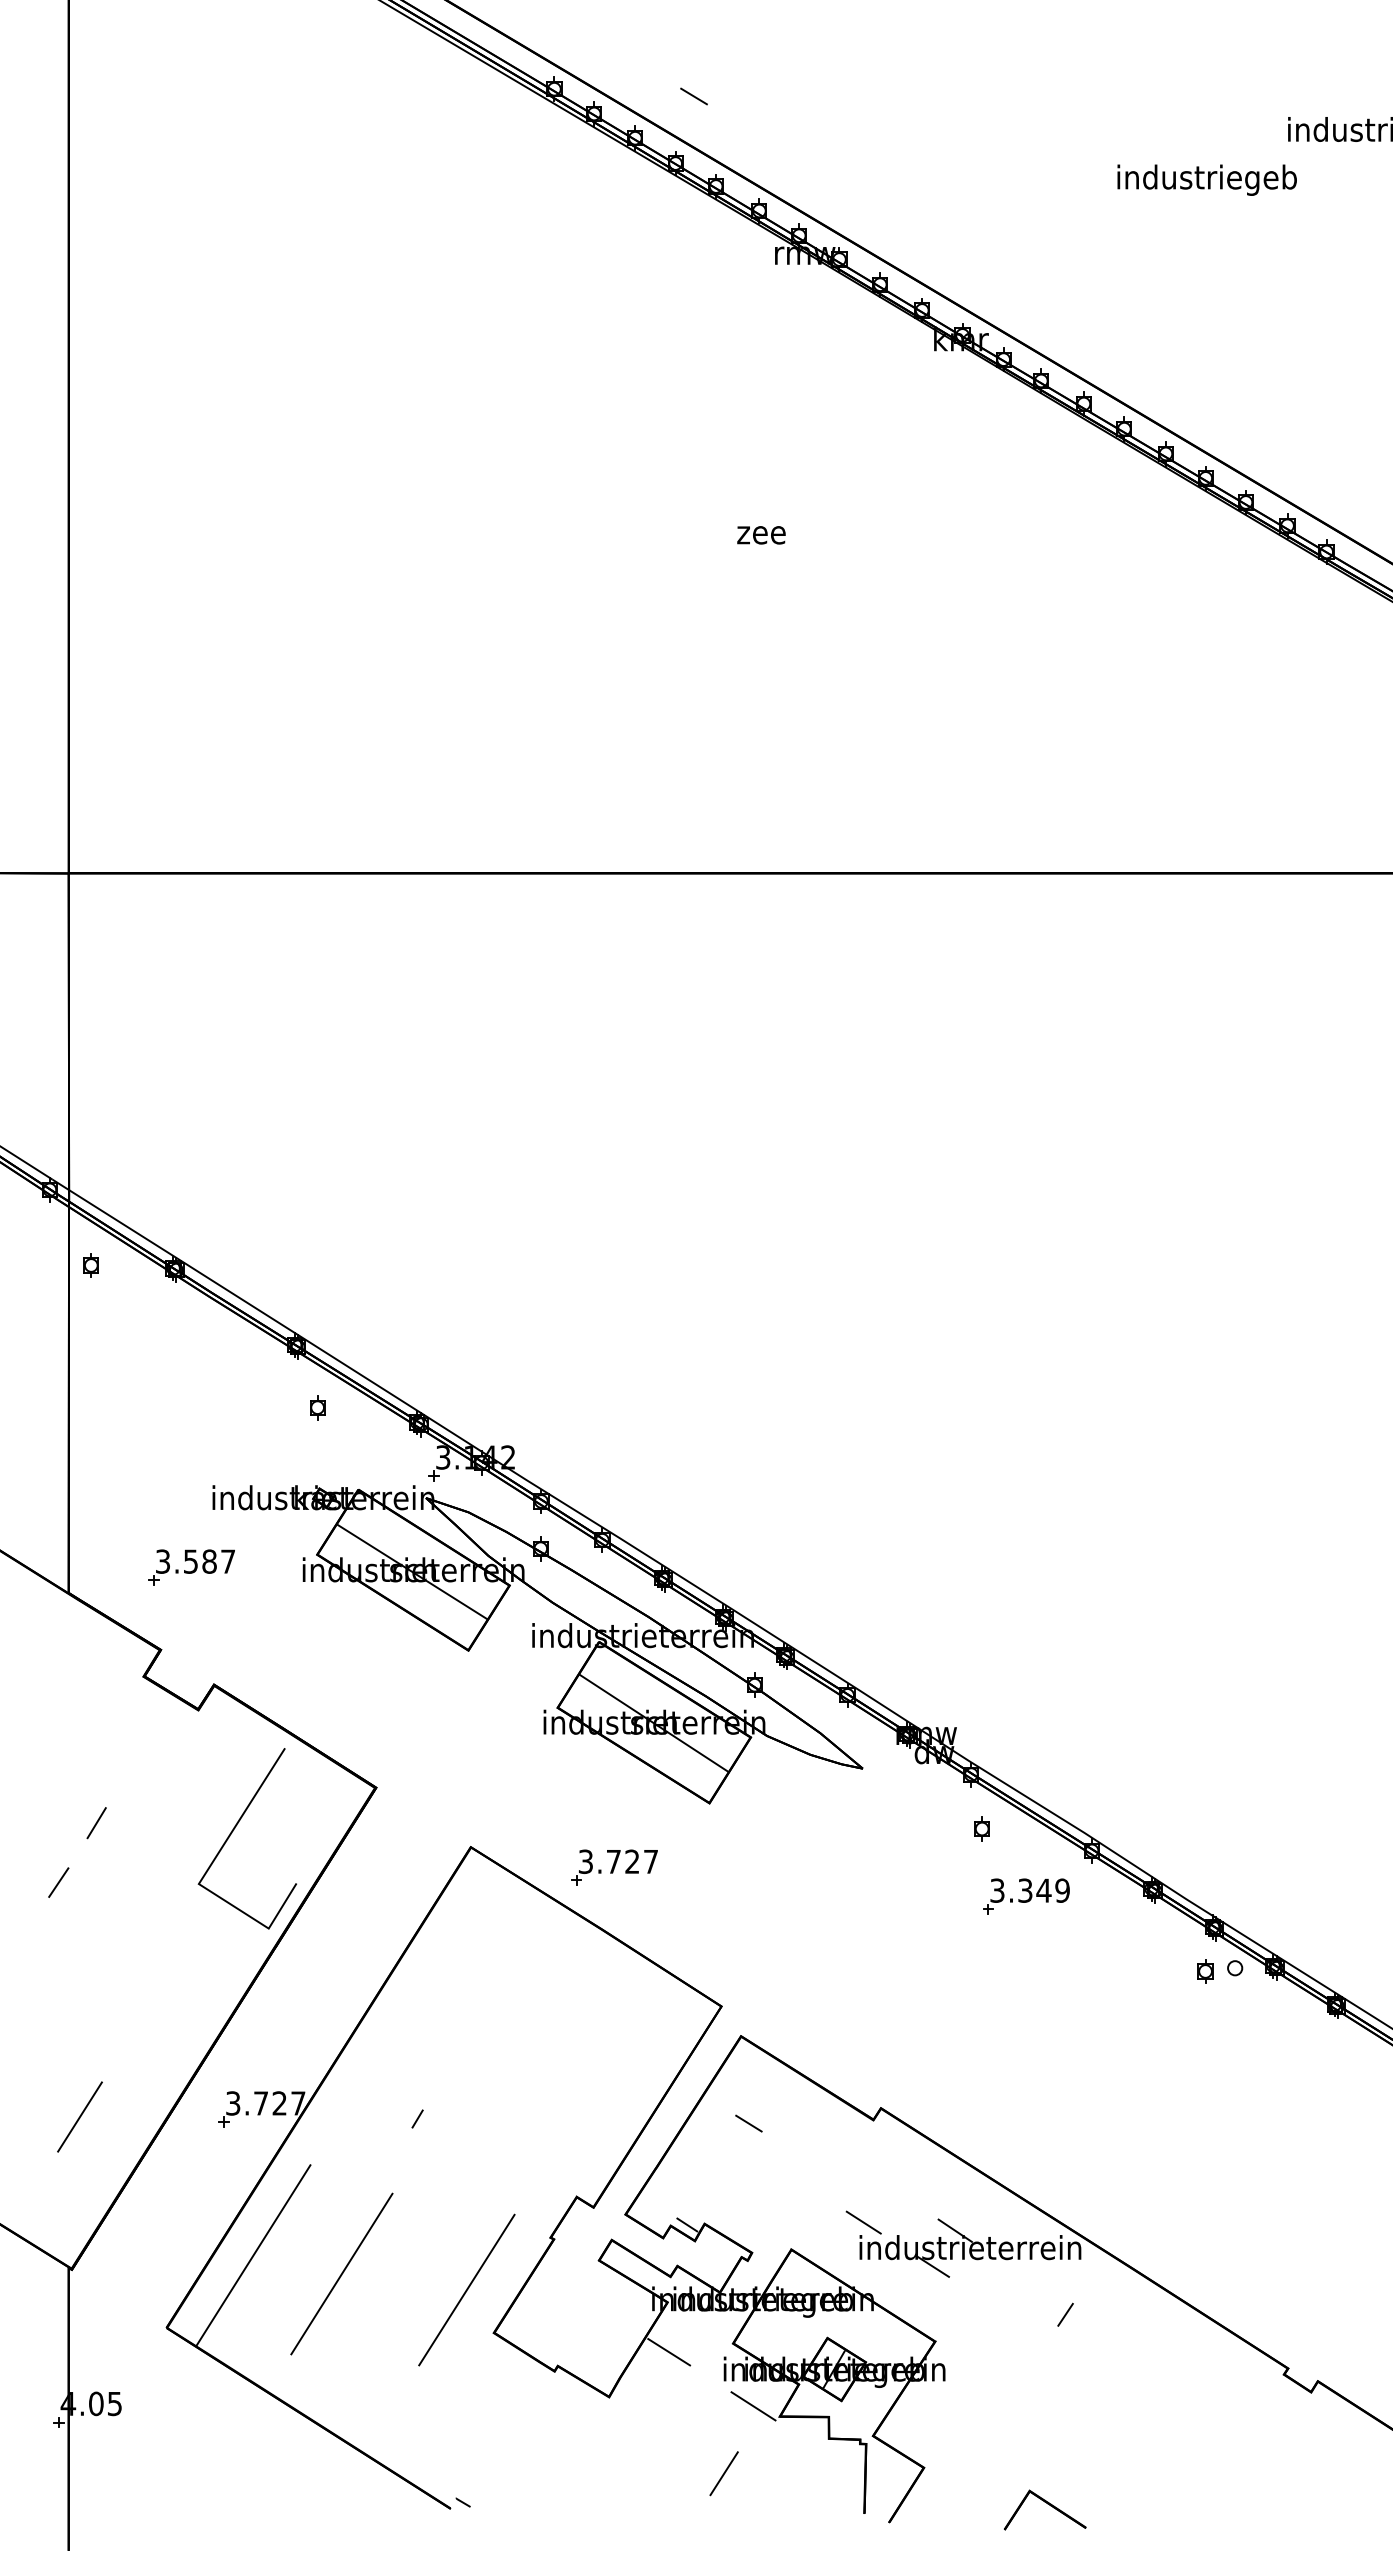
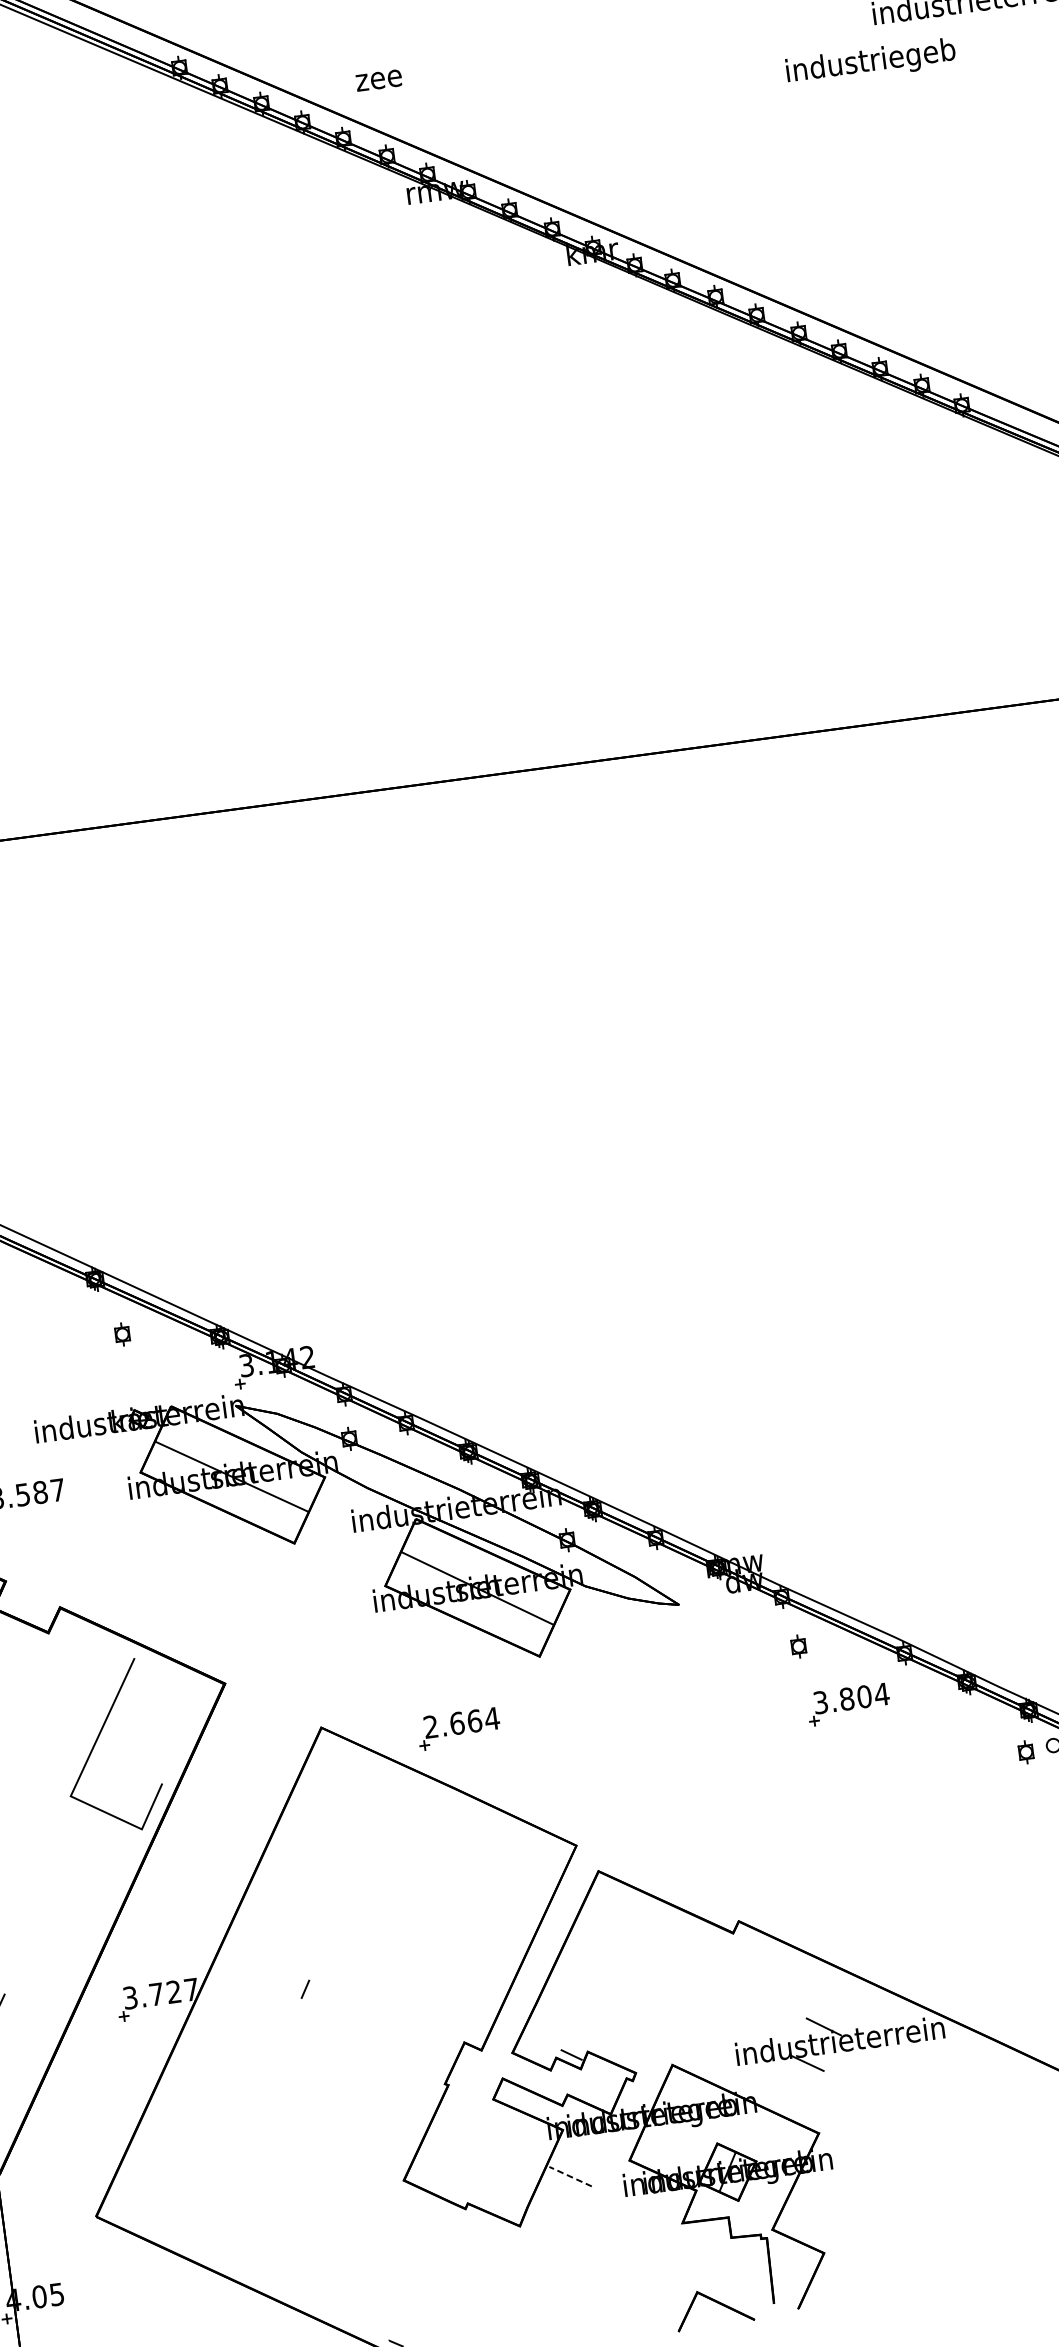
line: (693, 96) -> (311, 57), removed
text: (1206, 179) -> (870, 61), moved
text: (761, 535) -> (379, 80), moved
text: (618, 1861) -> (461, 1722), 3.727 -> 2.664
text: (1044, 1890) -> (864, 1696), 3.349 -> 3.804
line: (748, 2123) -> (616, 1952), removed
line: (863, 2222) -> (736, 2030), removed
line: (253, 2255) -> (168, 2137), removed
line: (341, 2273) -> (253, 2143), removed
line: (466, 2289) -> (372, 2143), removed
line: (1065, 2314) -> (937, 2091), removed
line: (669, 2352) -> (570, 2176), solid -> dashed
line: (753, 2406) -> (656, 2217), removed
line: (723, 2473) -> (636, 2283), removed
part: (1045, 2509) -> (714, 2307), moved

